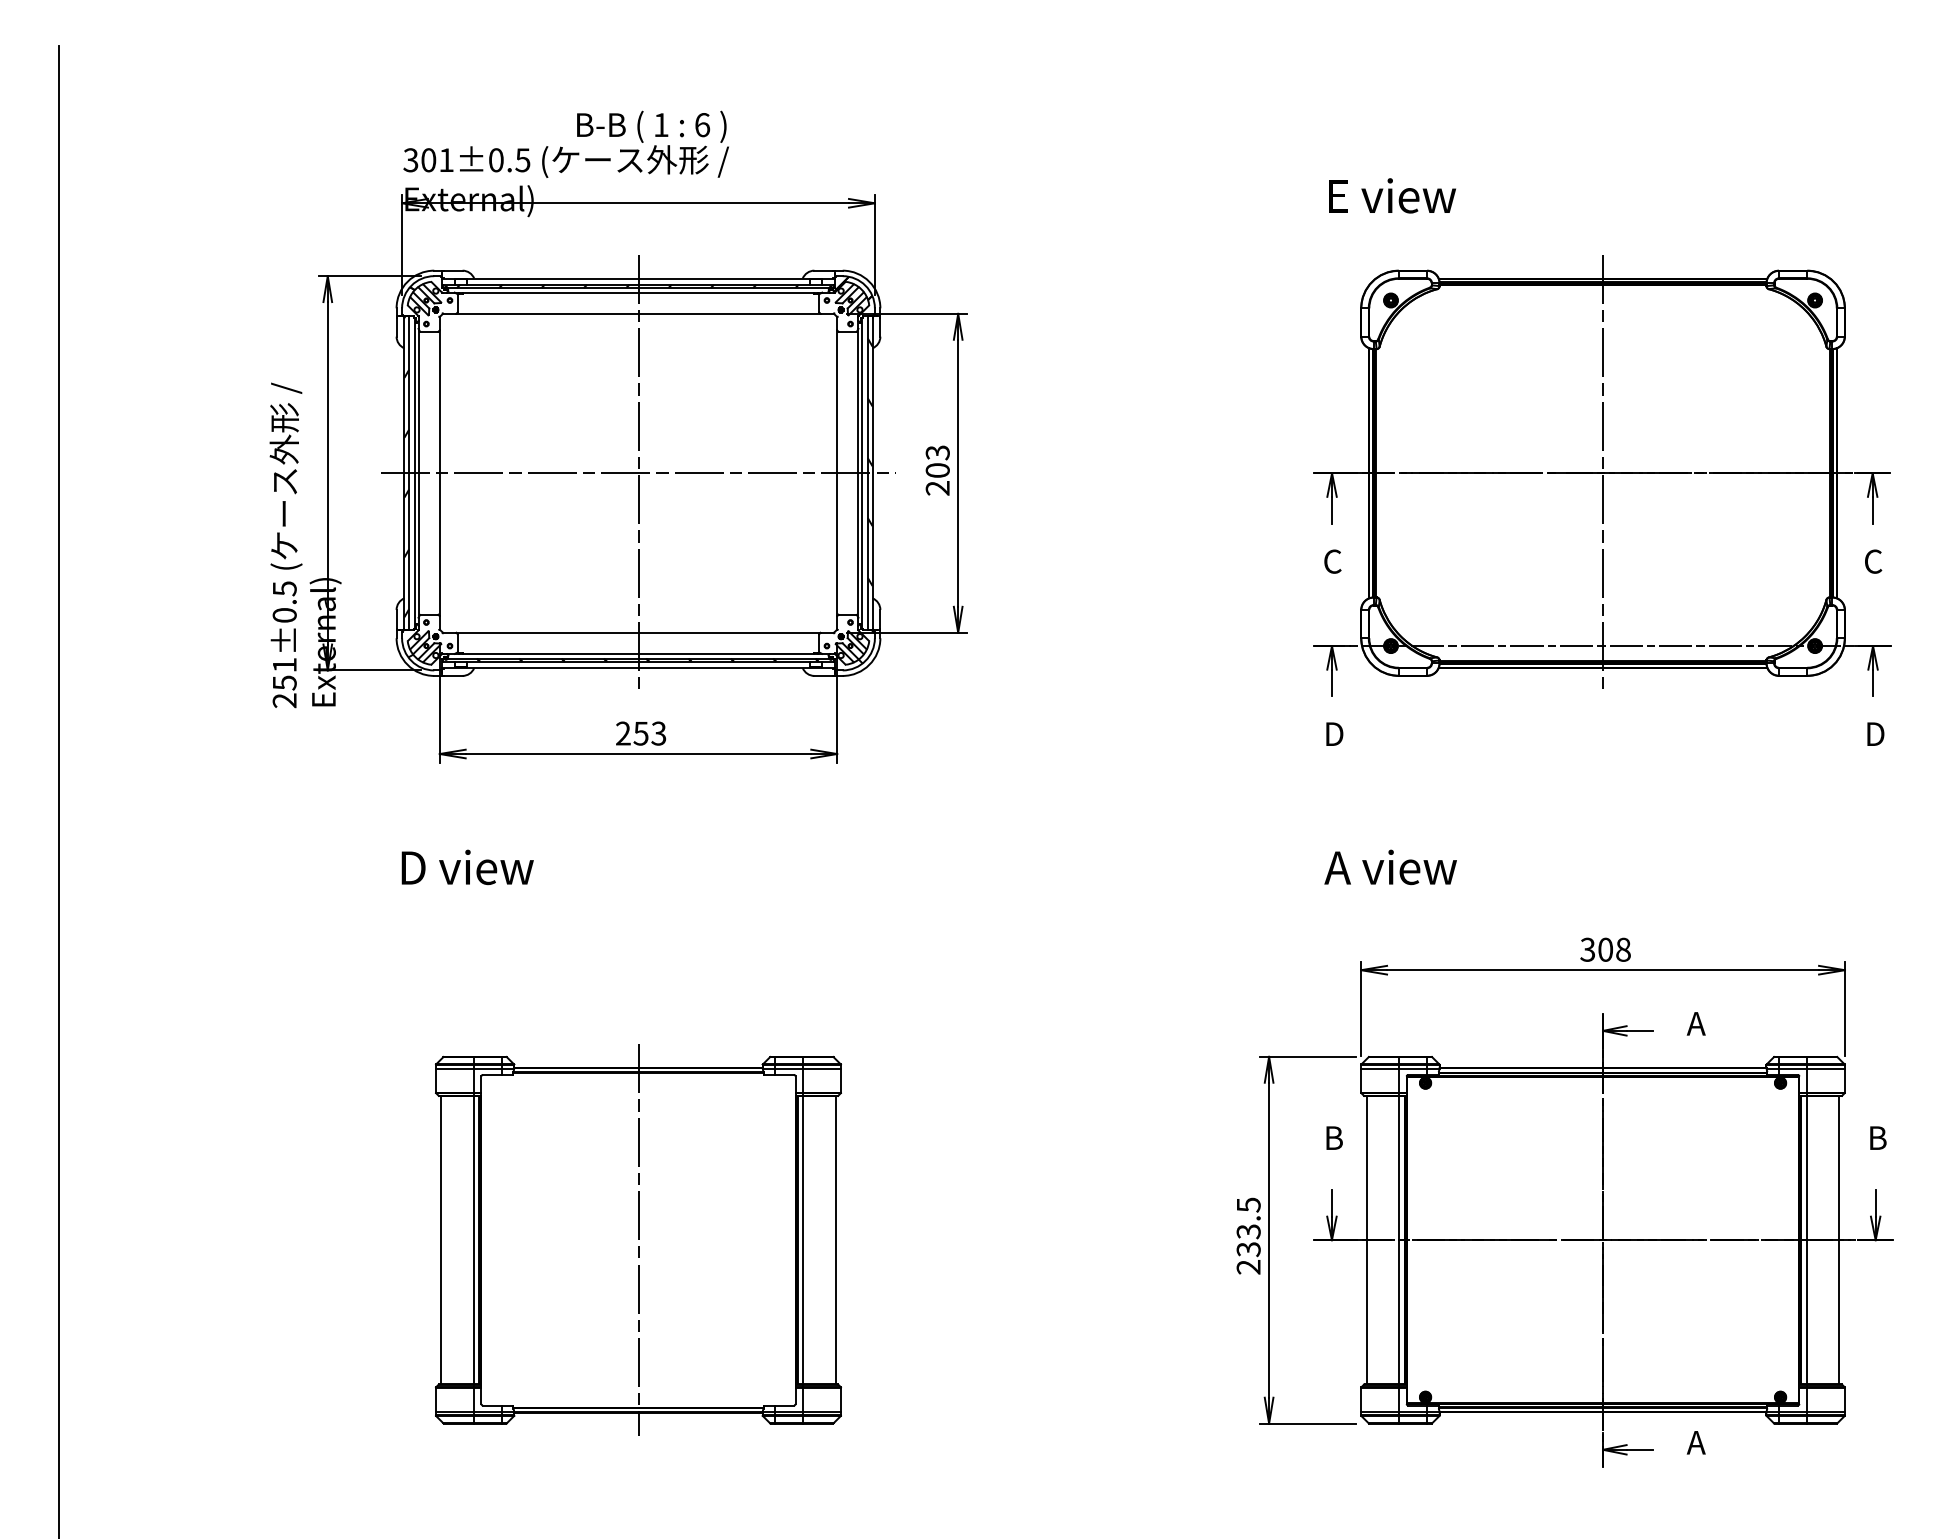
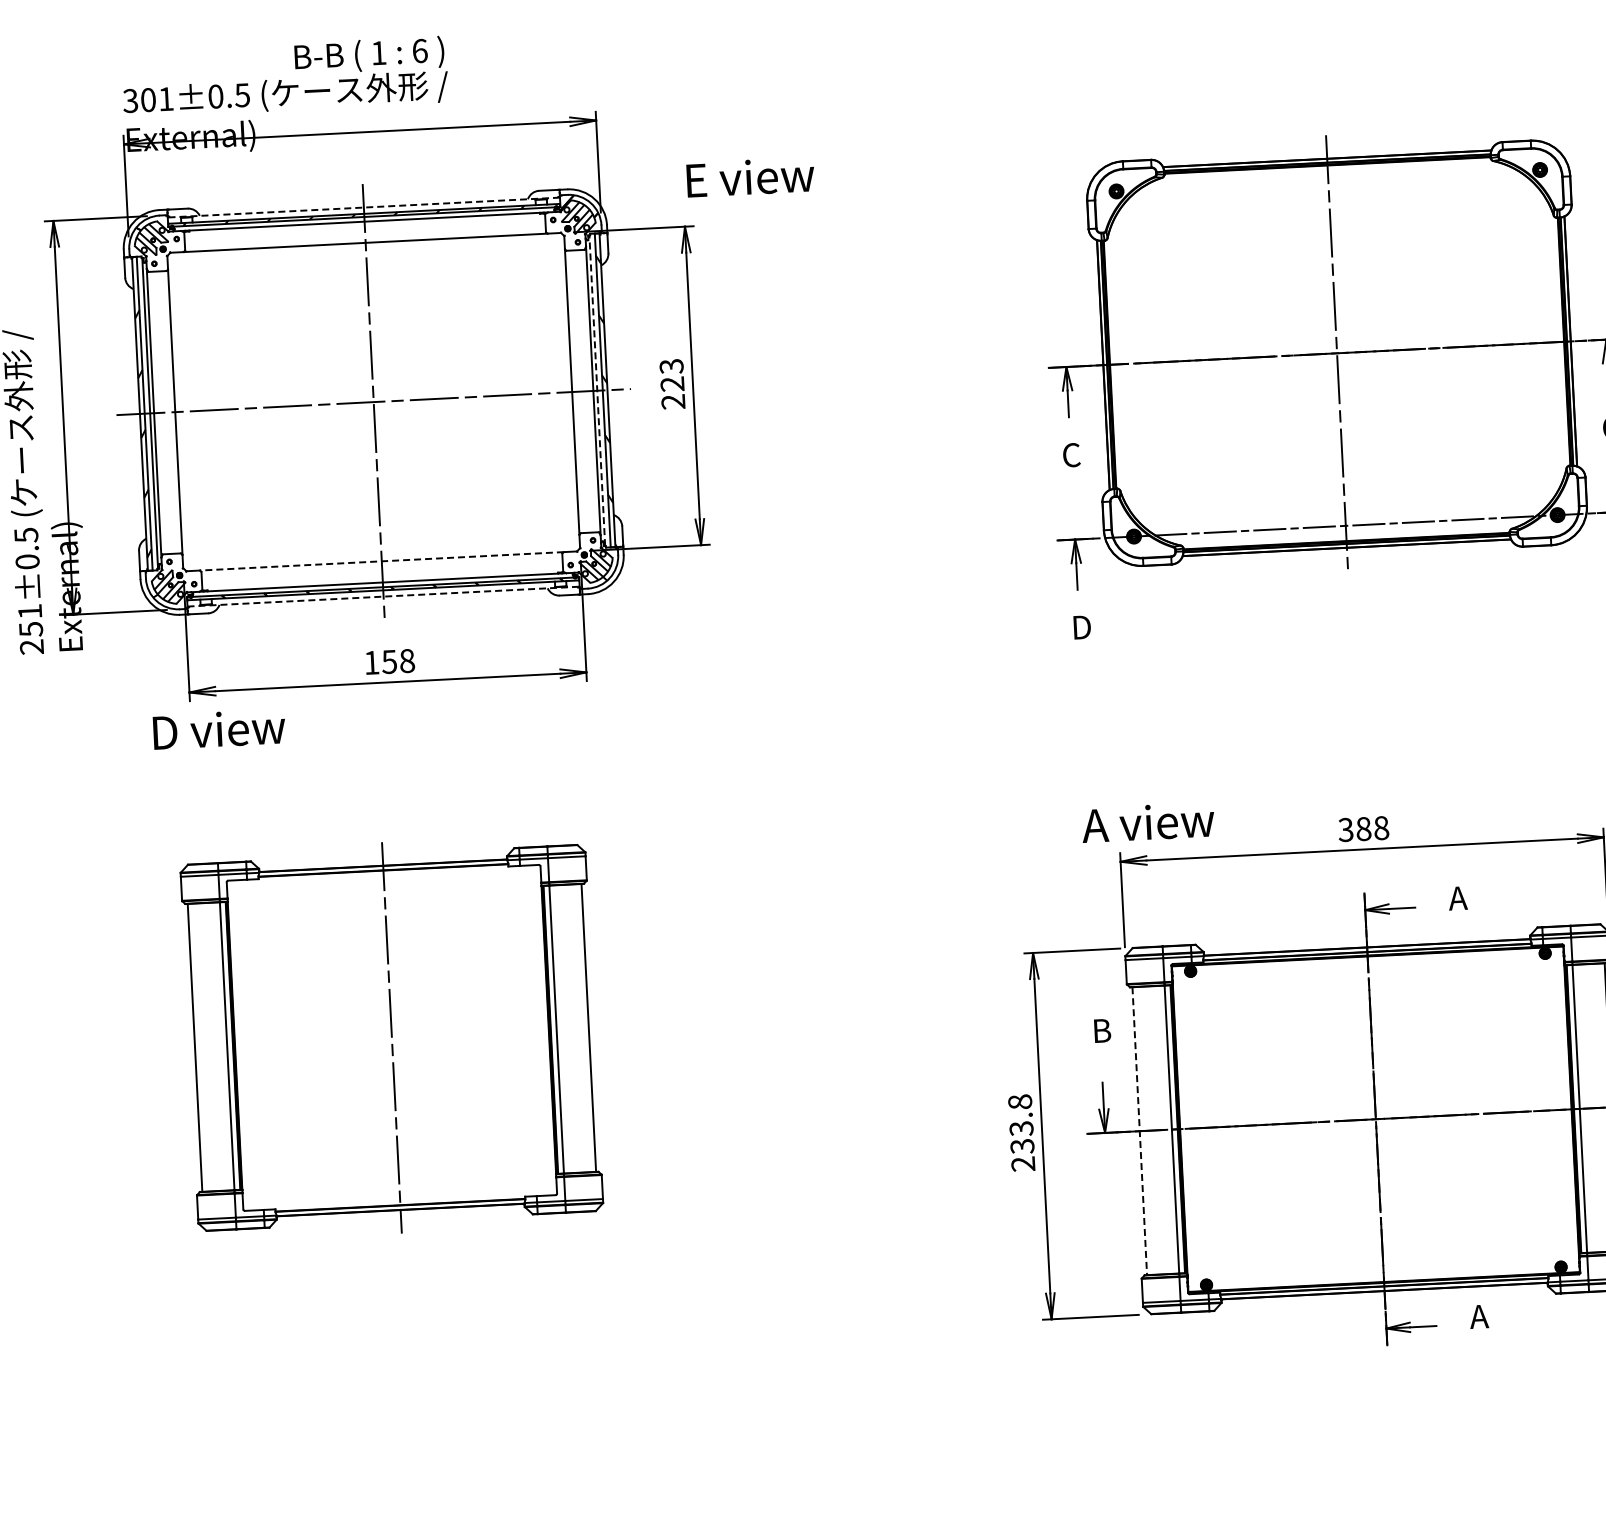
text: (1392, 195) -> (750, 176), moved
line: (637, 278) -> (362, 207), solid -> dashed
text: (937, 470) -> (672, 384), 203 -> 223
line: (862, 473) -> (597, 390), solid -> dashed
line: (637, 632) -> (380, 561), solid -> dashed
line: (638, 668) -> (383, 597), solid -> dashed
text: (641, 733) -> (389, 661), 253 -> 158
text: (467, 867) -> (219, 729), moved
text: (1390, 867) -> (1148, 822), moved
text: (1605, 949) -> (1363, 828), 308 -> 388
text: (1248, 1204) -> (1019, 1101), 233.5 -> 233.8
part: (638, 1239) -> (391, 1037), moved
line: (1366, 1240) -> (1139, 1131), solid -> dashed

